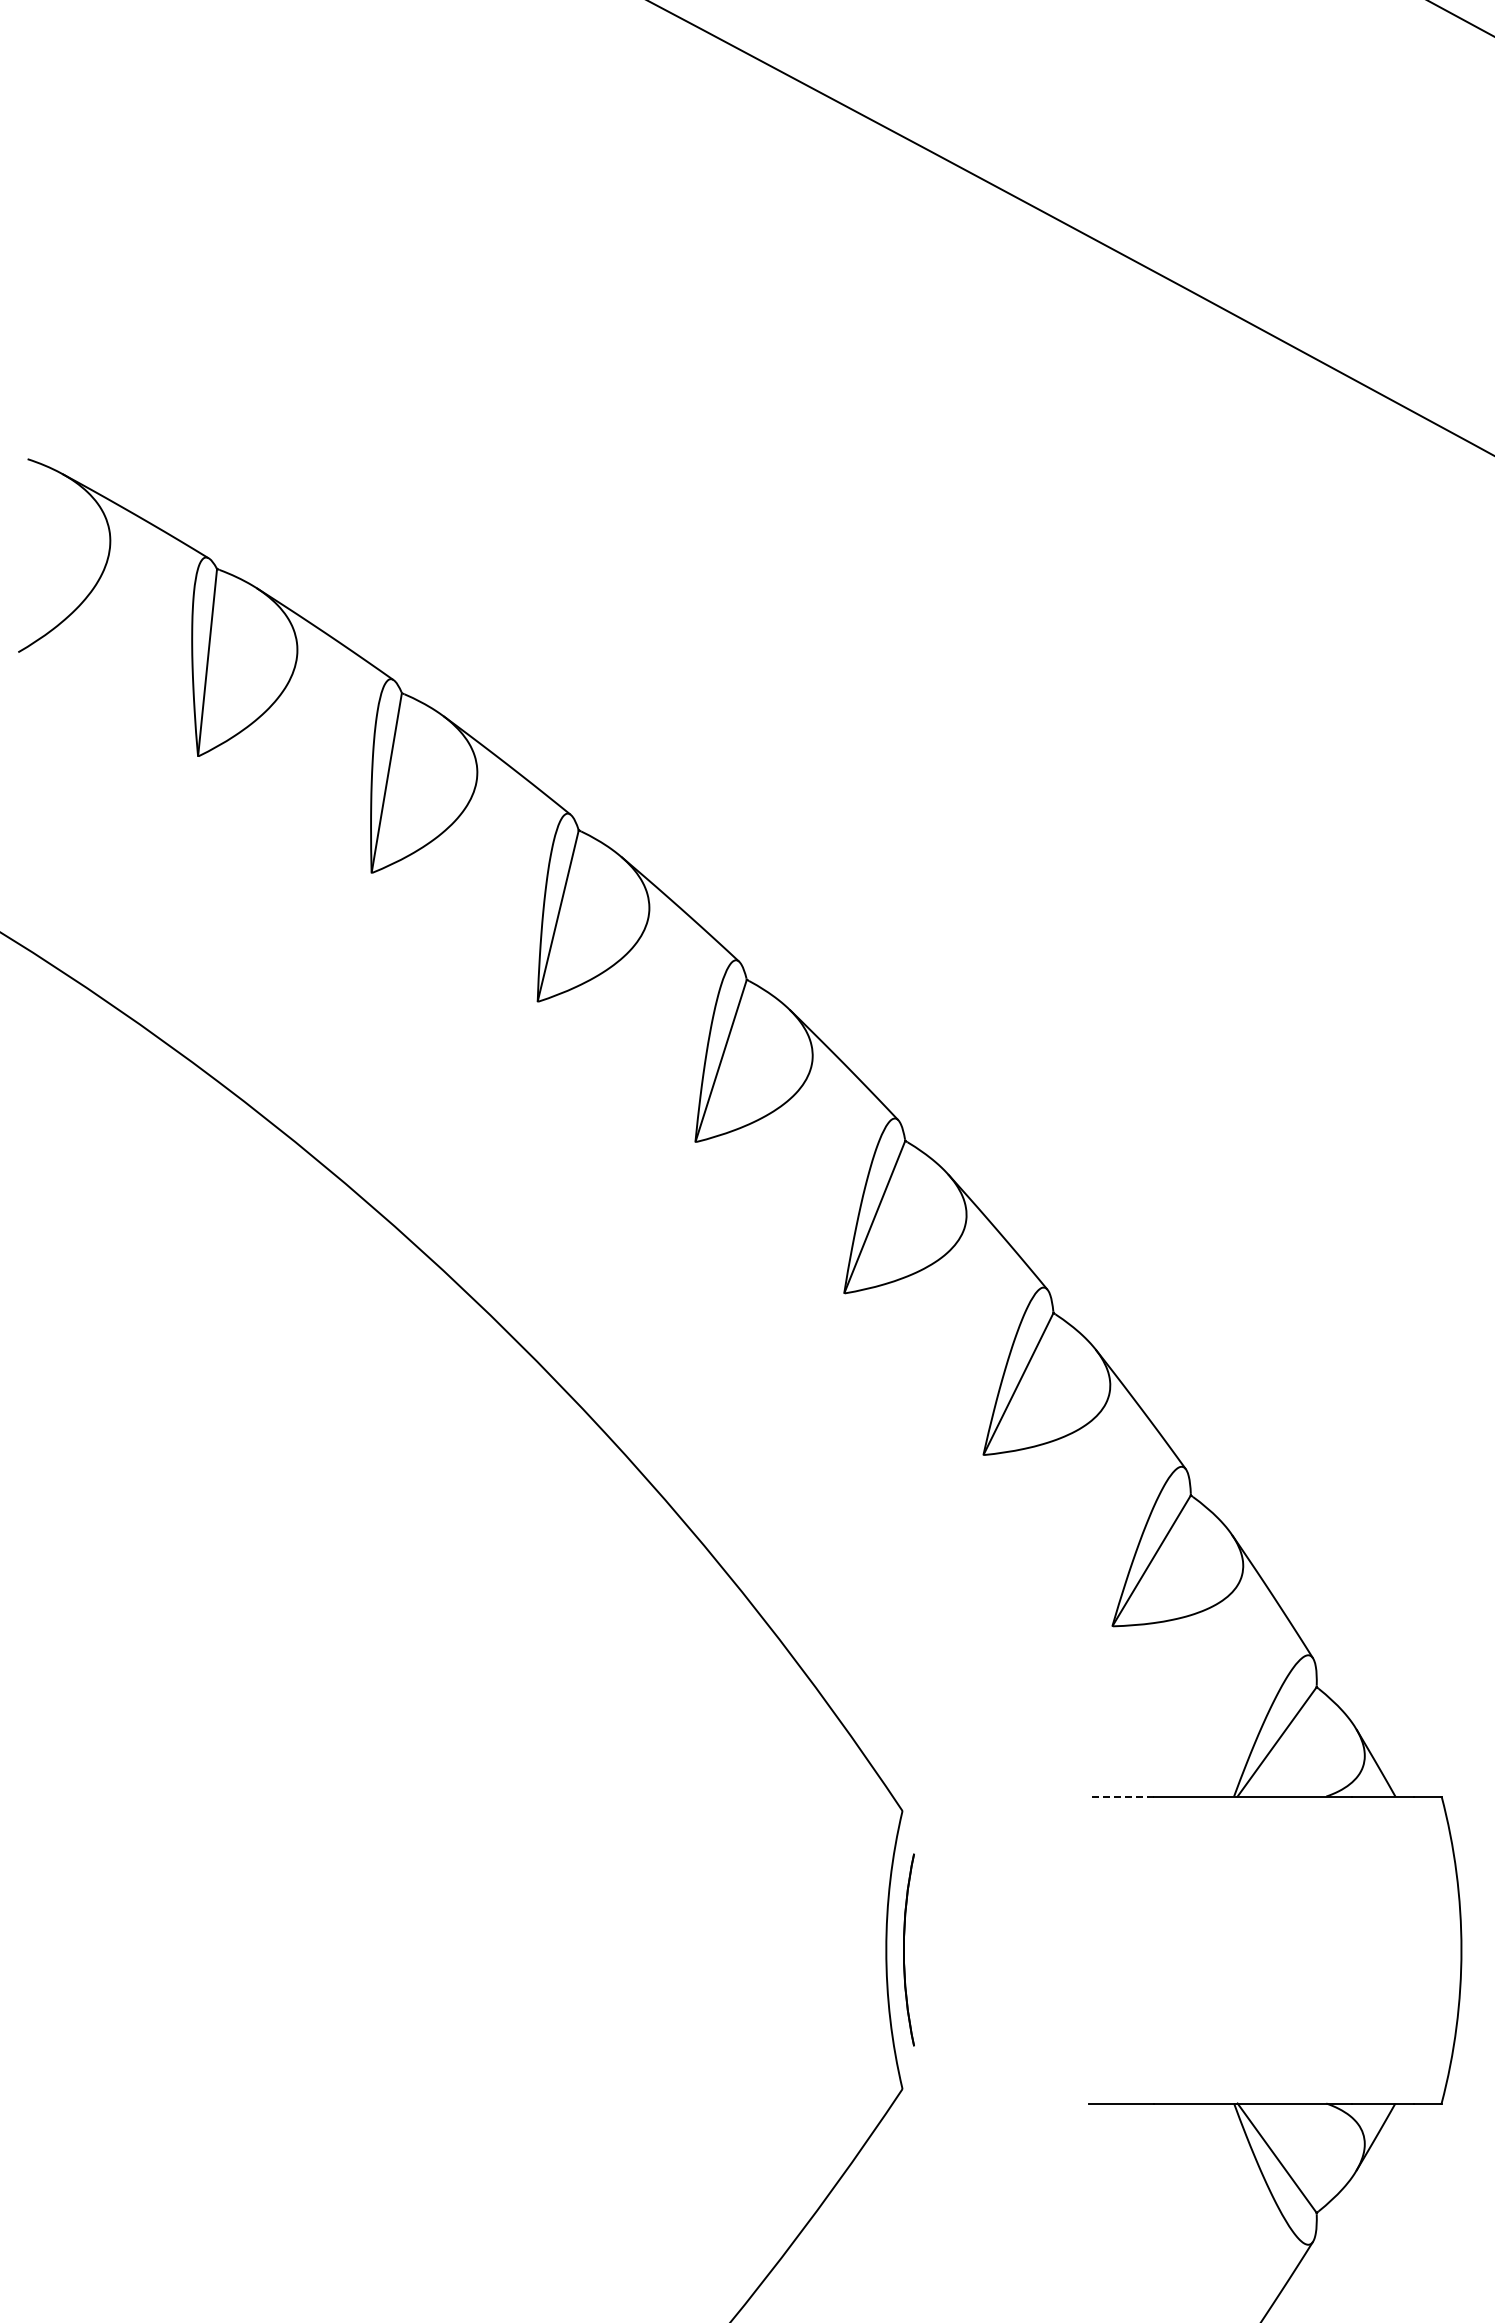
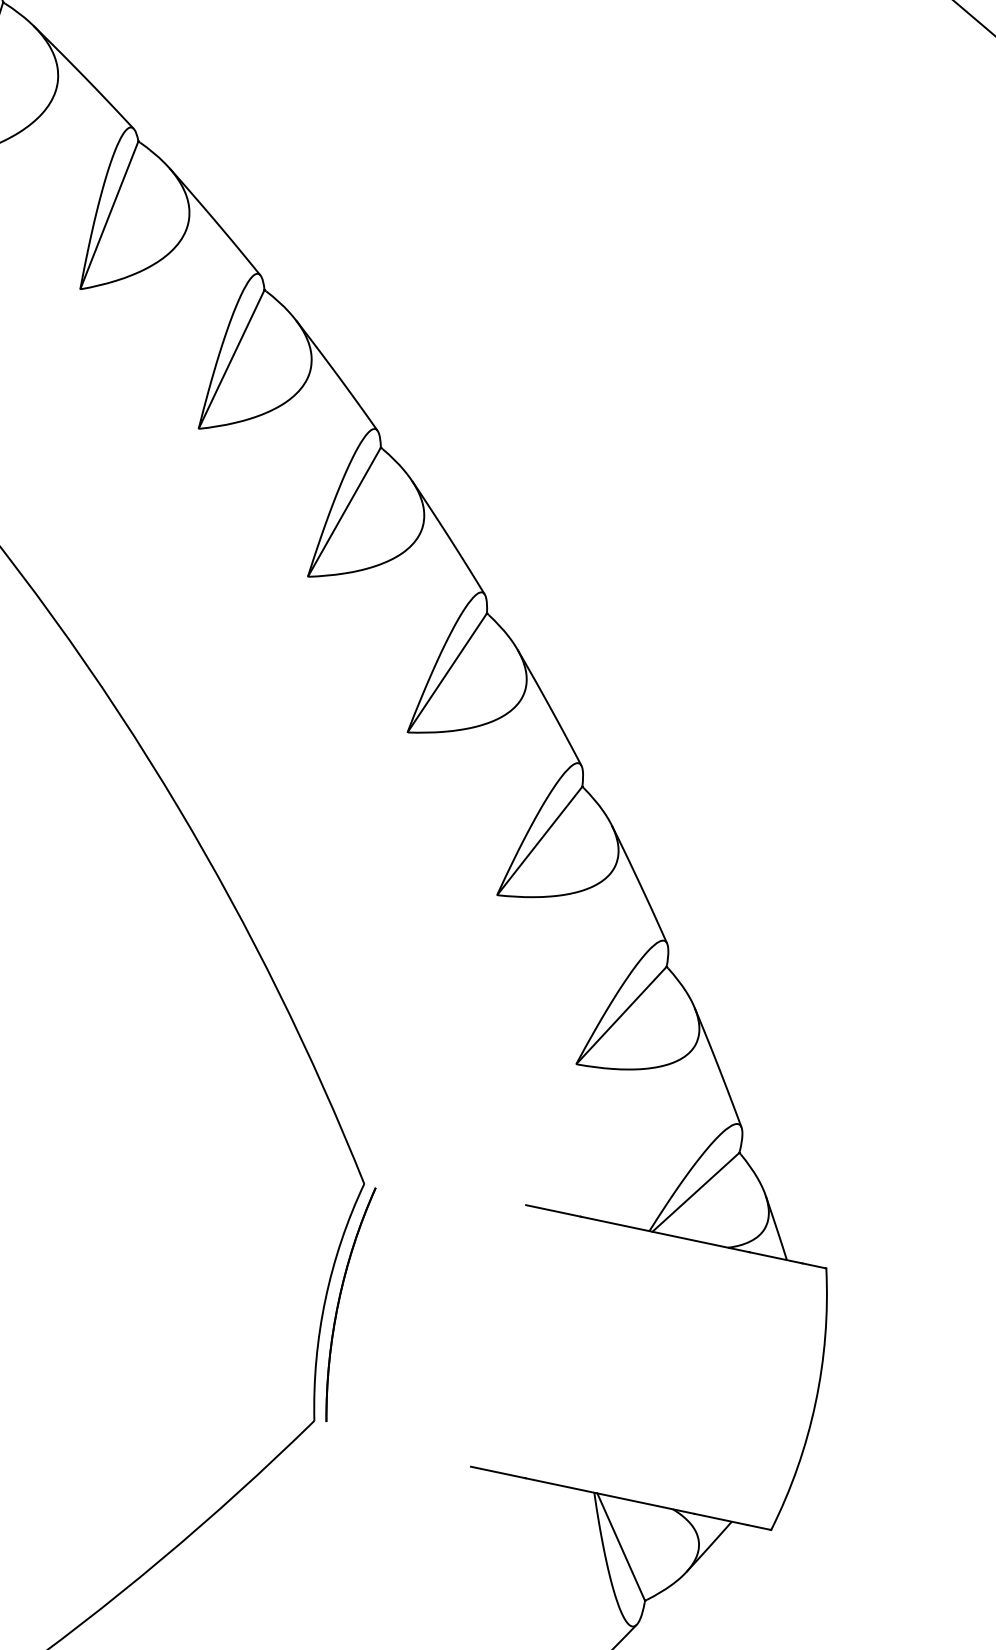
line: (1120, 1796) -> (552, 1210), dashed -> solid
part: (908, 1949) -> (344, 1303), size x1.43

